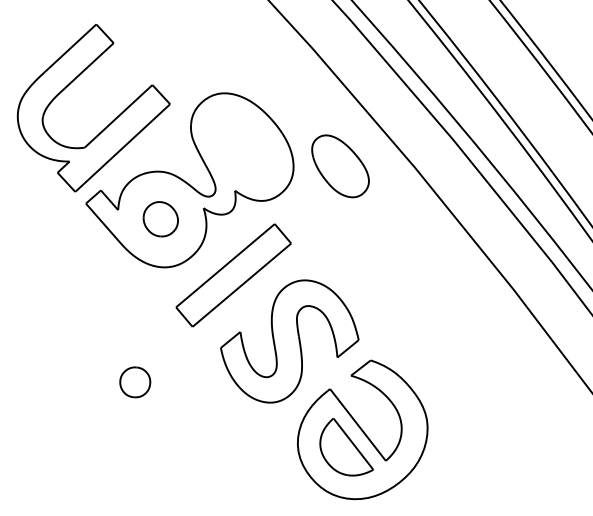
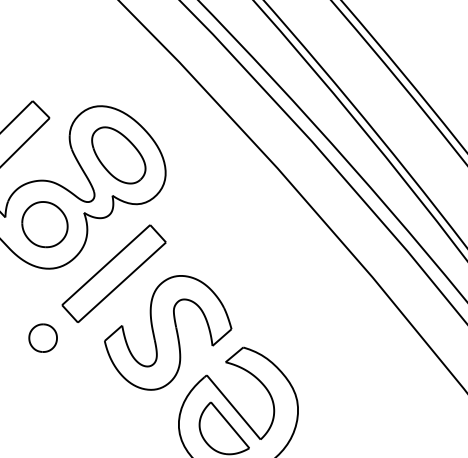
part: (340, 166) -> (118, 155), moved
part: (160, 218) -> (44, 223), size x1.43
part: (135, 382) -> (43, 338), moved

